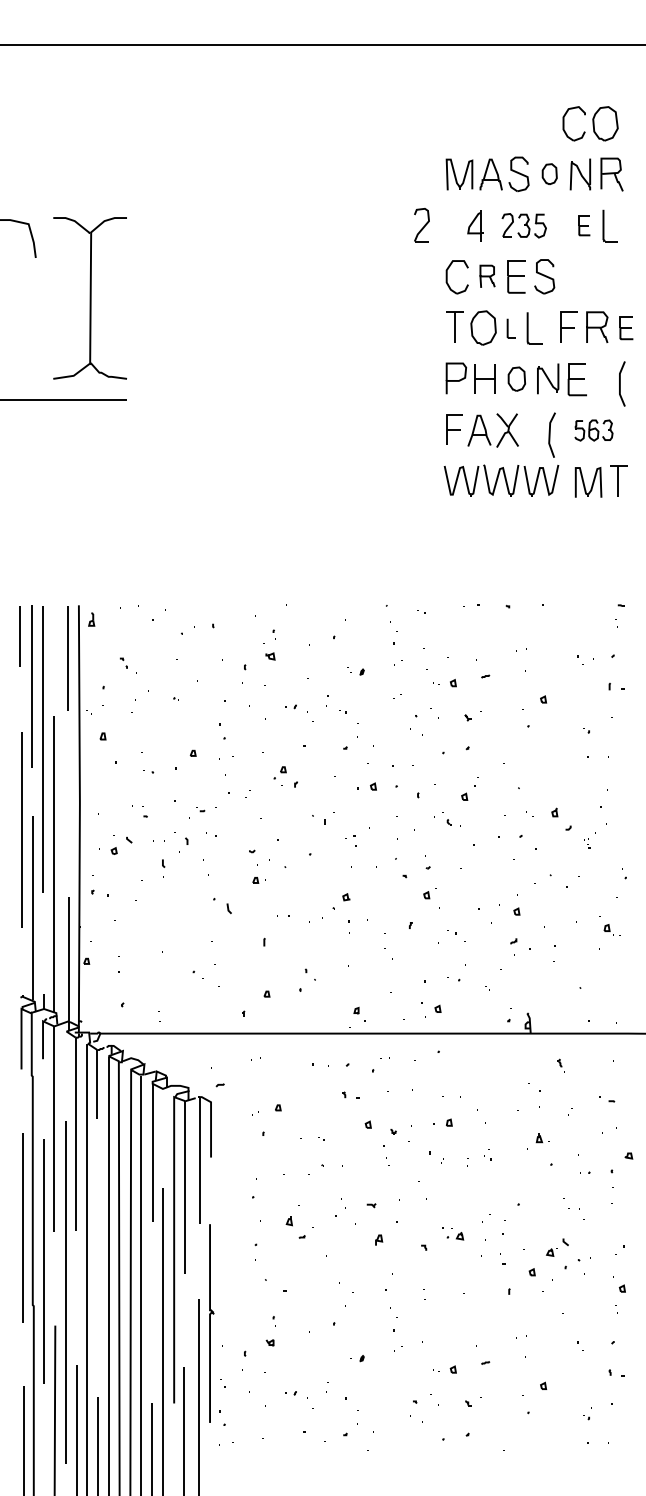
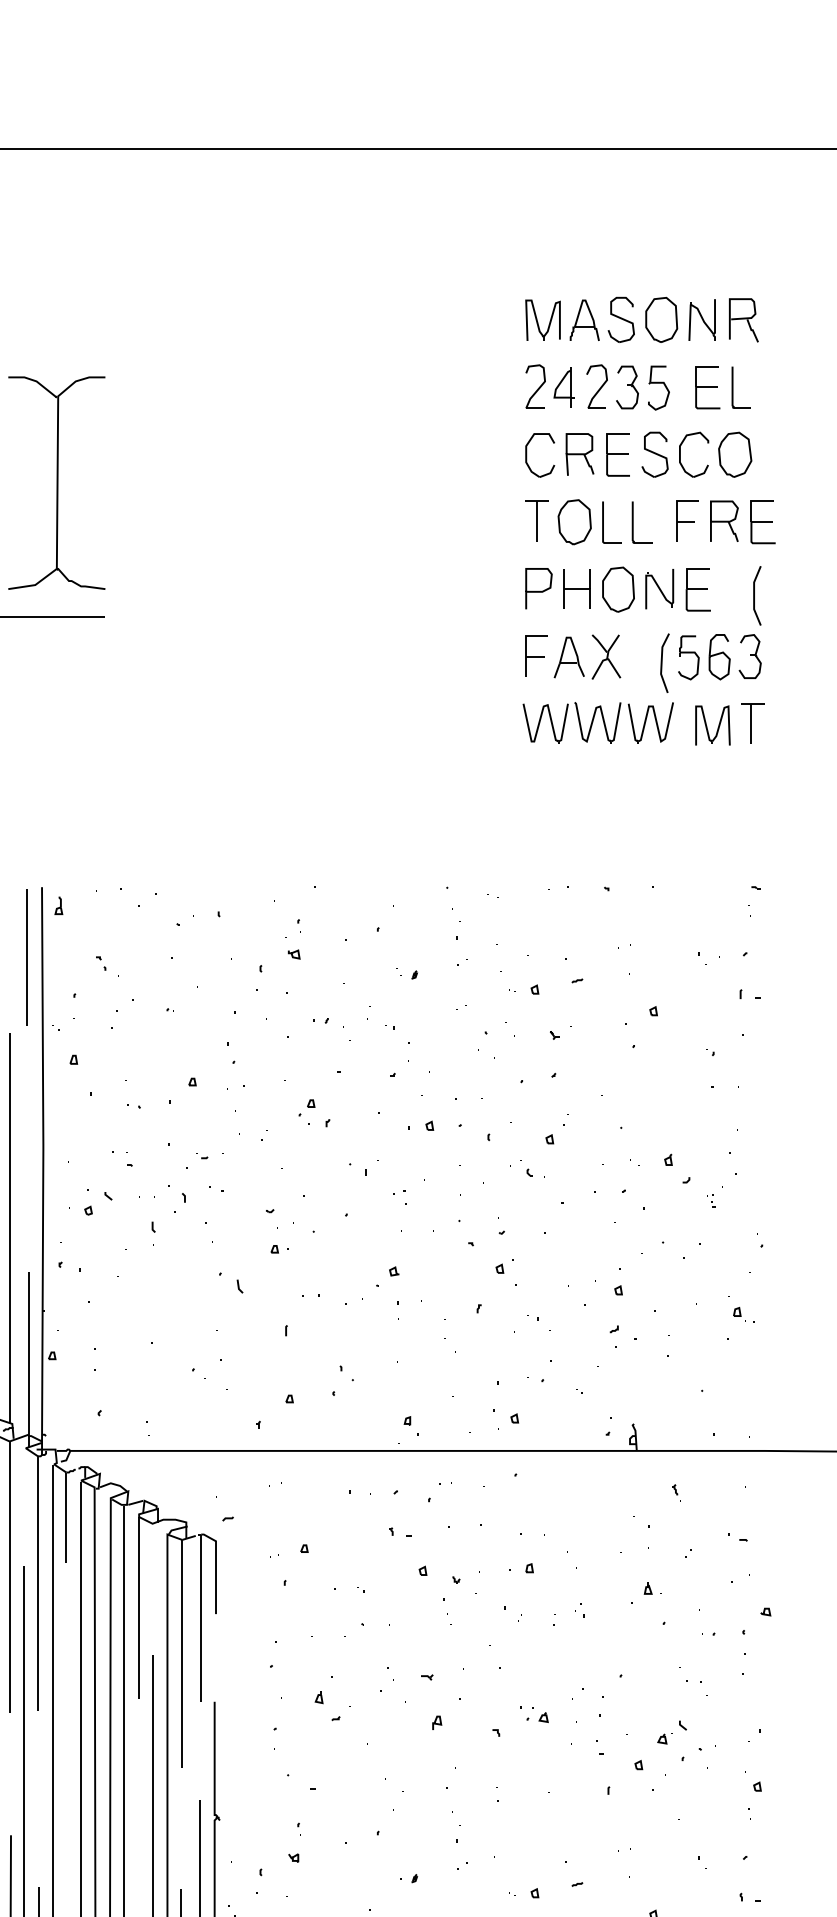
part: (590, 123) -> (715, 454), moved
part: (549, 173) -> (661, 318), size x1.67
part: (421, 225) -> (535, 387), moved
part: (524, 225) -> (628, 387), size x1.43
part: (584, 225) -> (707, 387), size x1.67
part: (487, 276) -> (579, 454), size x1.43
part: (626, 327) -> (762, 521), size x1.43
part: (511, 328) -> (611, 522), size x1.67
part: (516, 378) -> (618, 588), size x1.43
part: (593, 430) -> (719, 657), size x1.67

